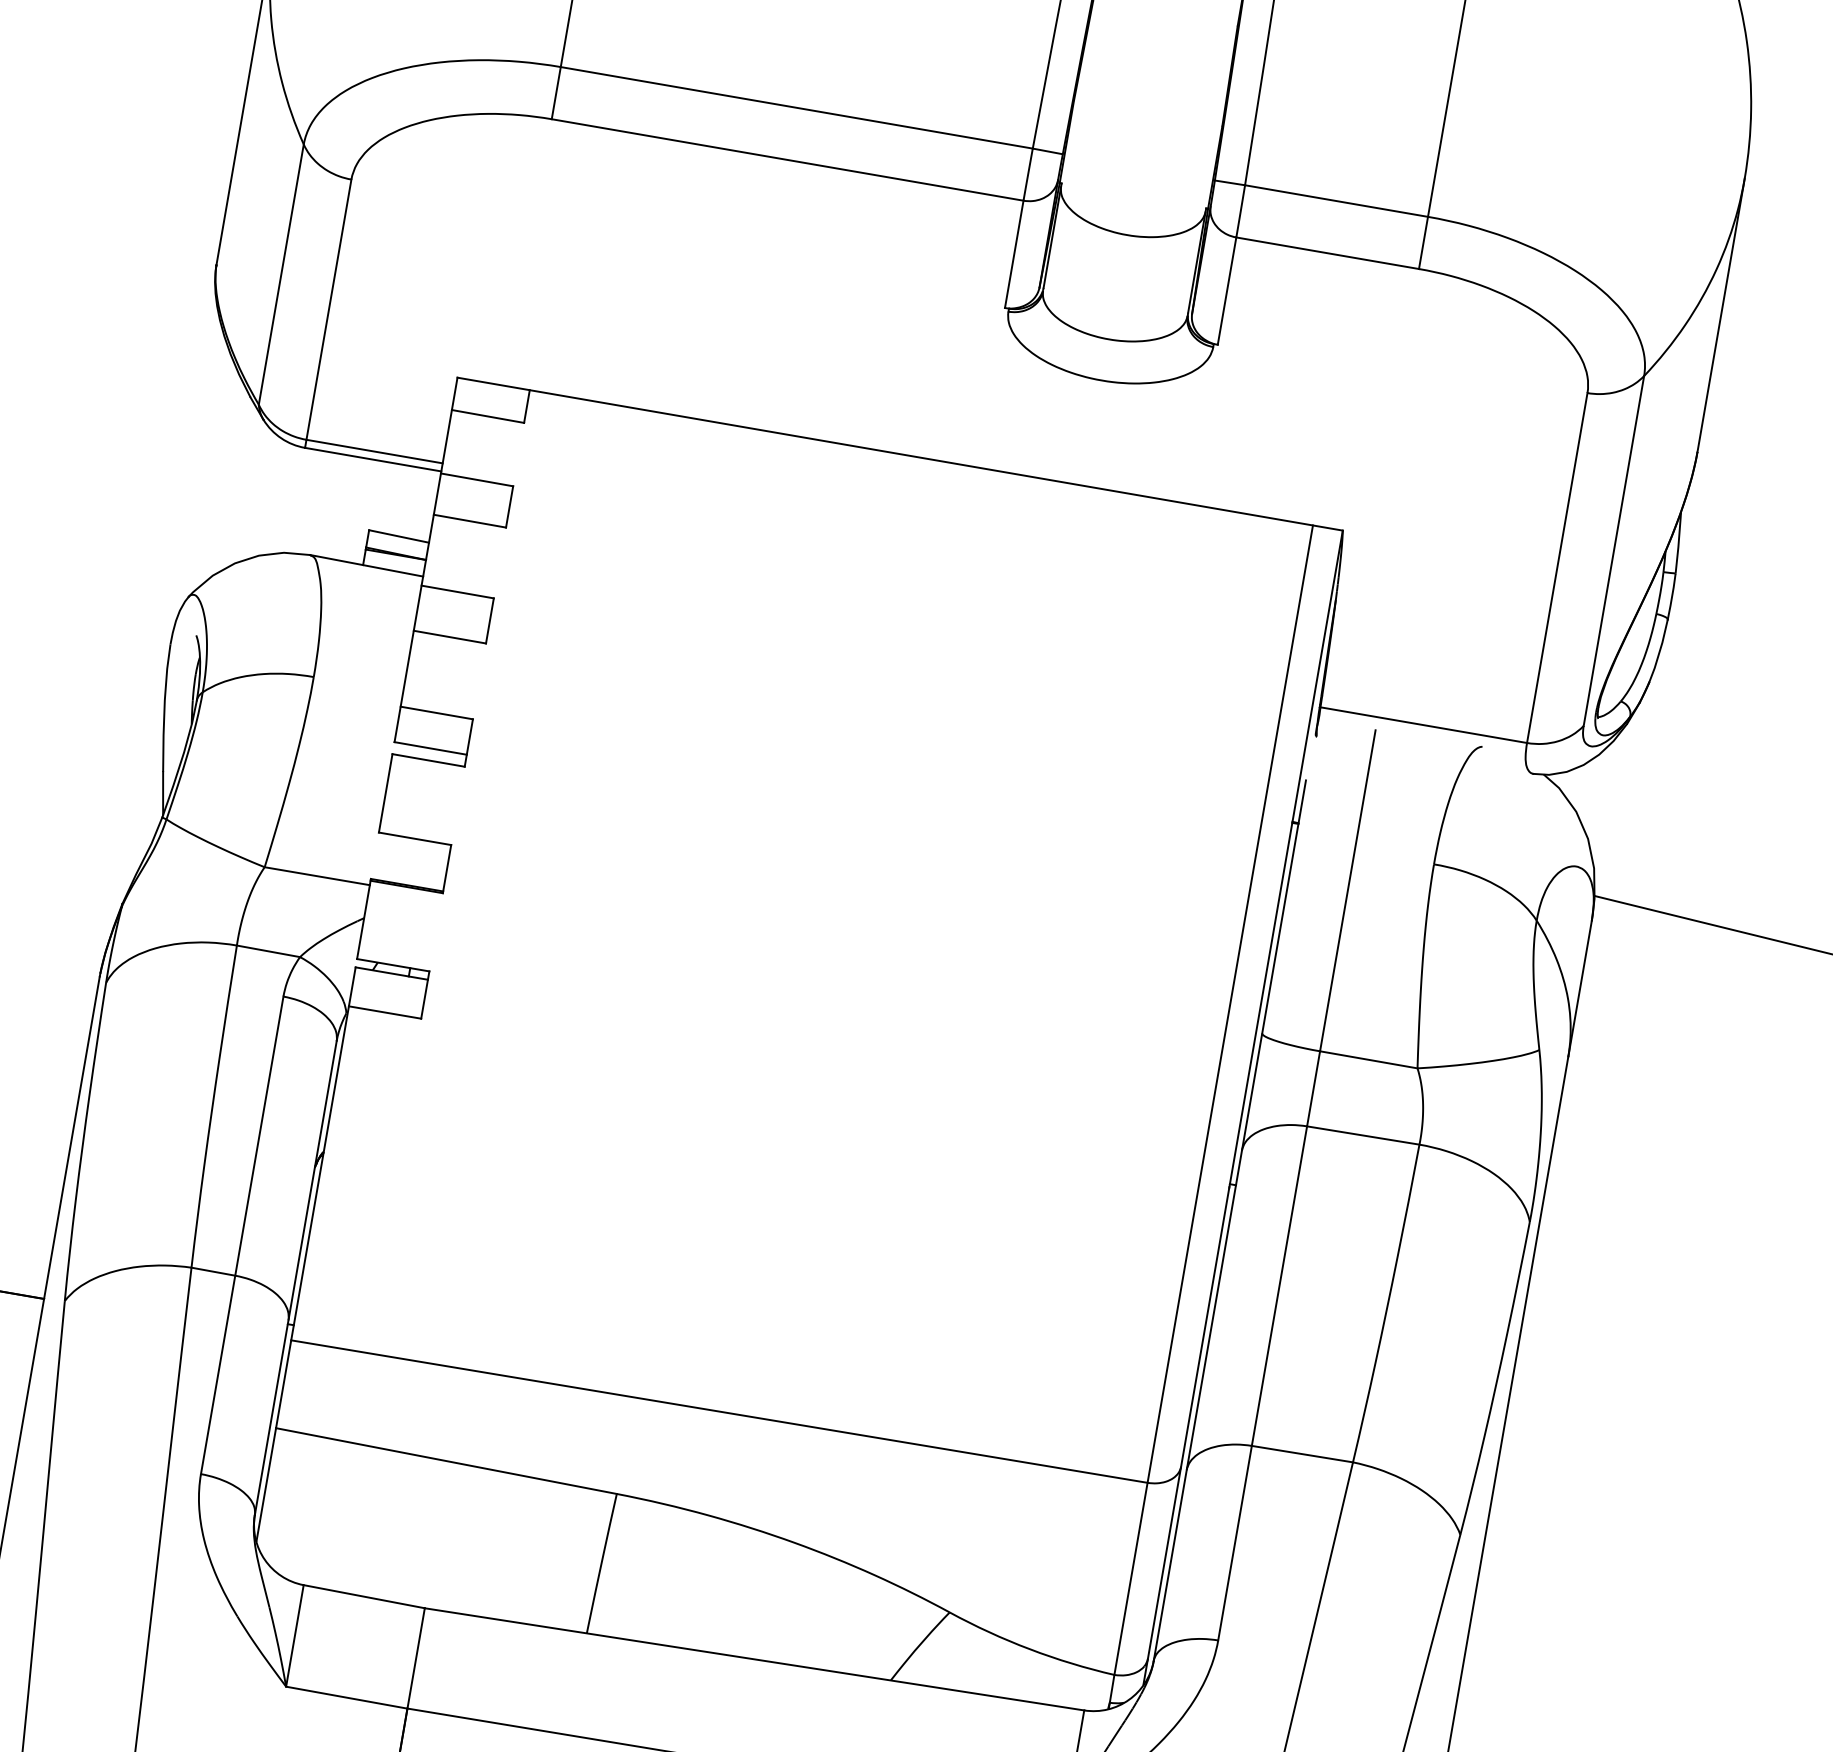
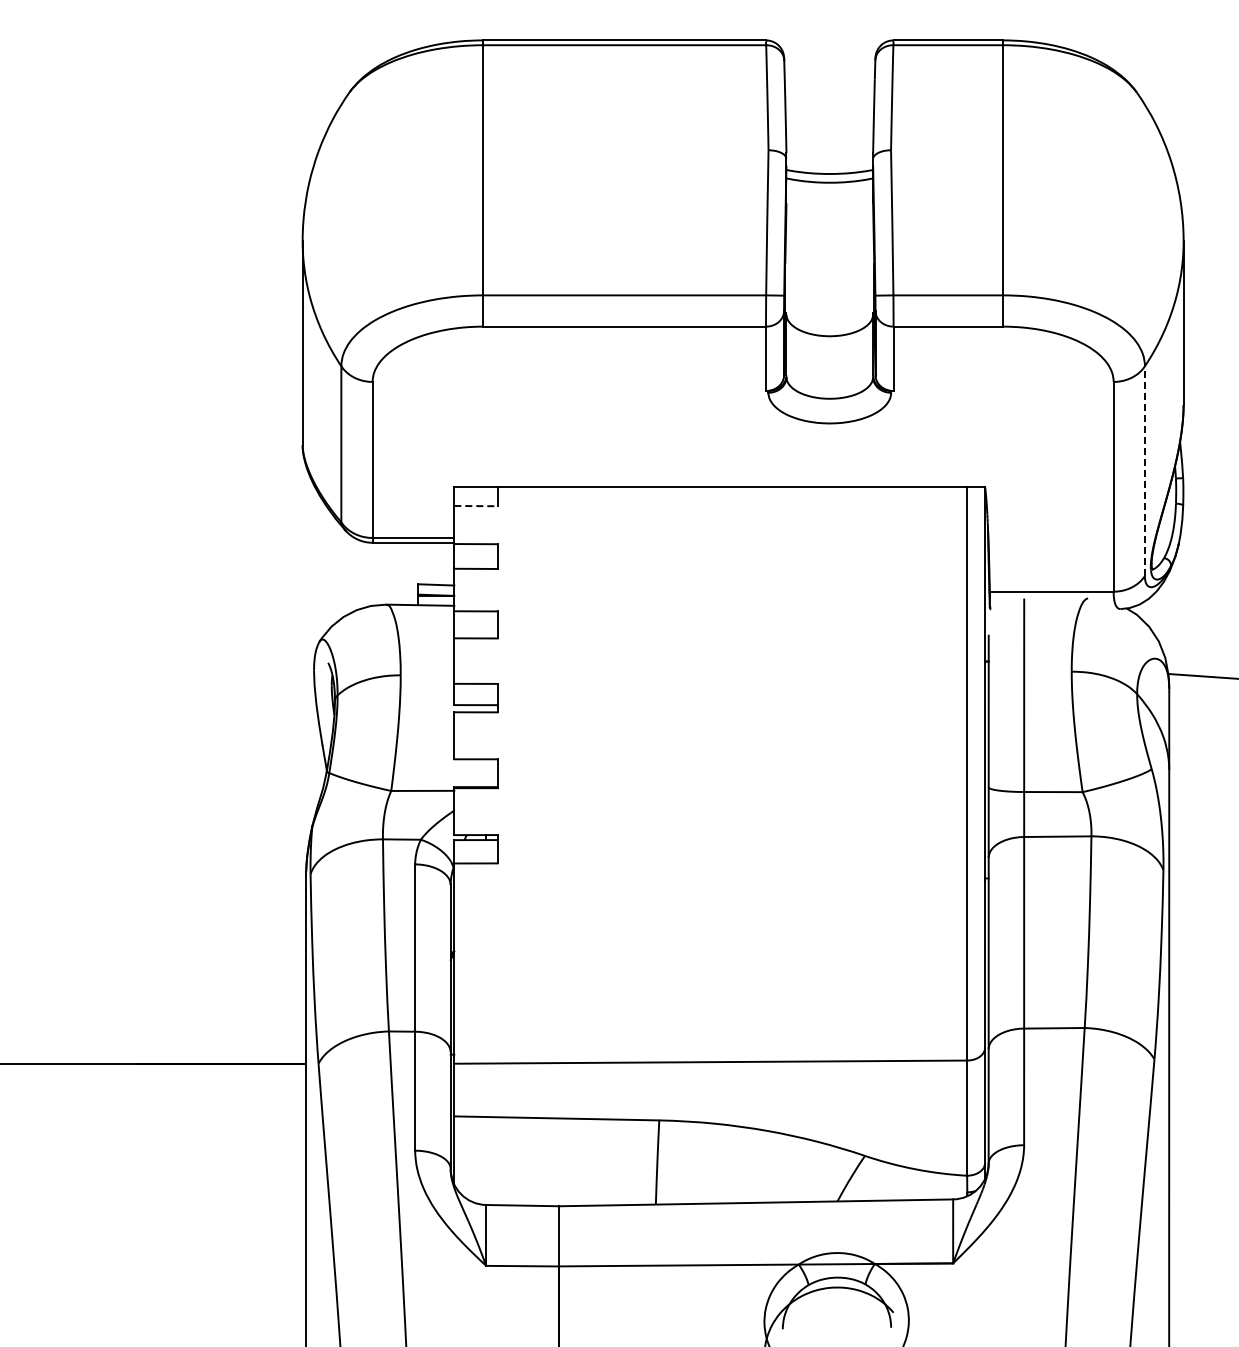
line: (487, 416) -> (475, 506), solid -> dashed
line: (1613, 551) -> (1144, 471), solid -> dashed

